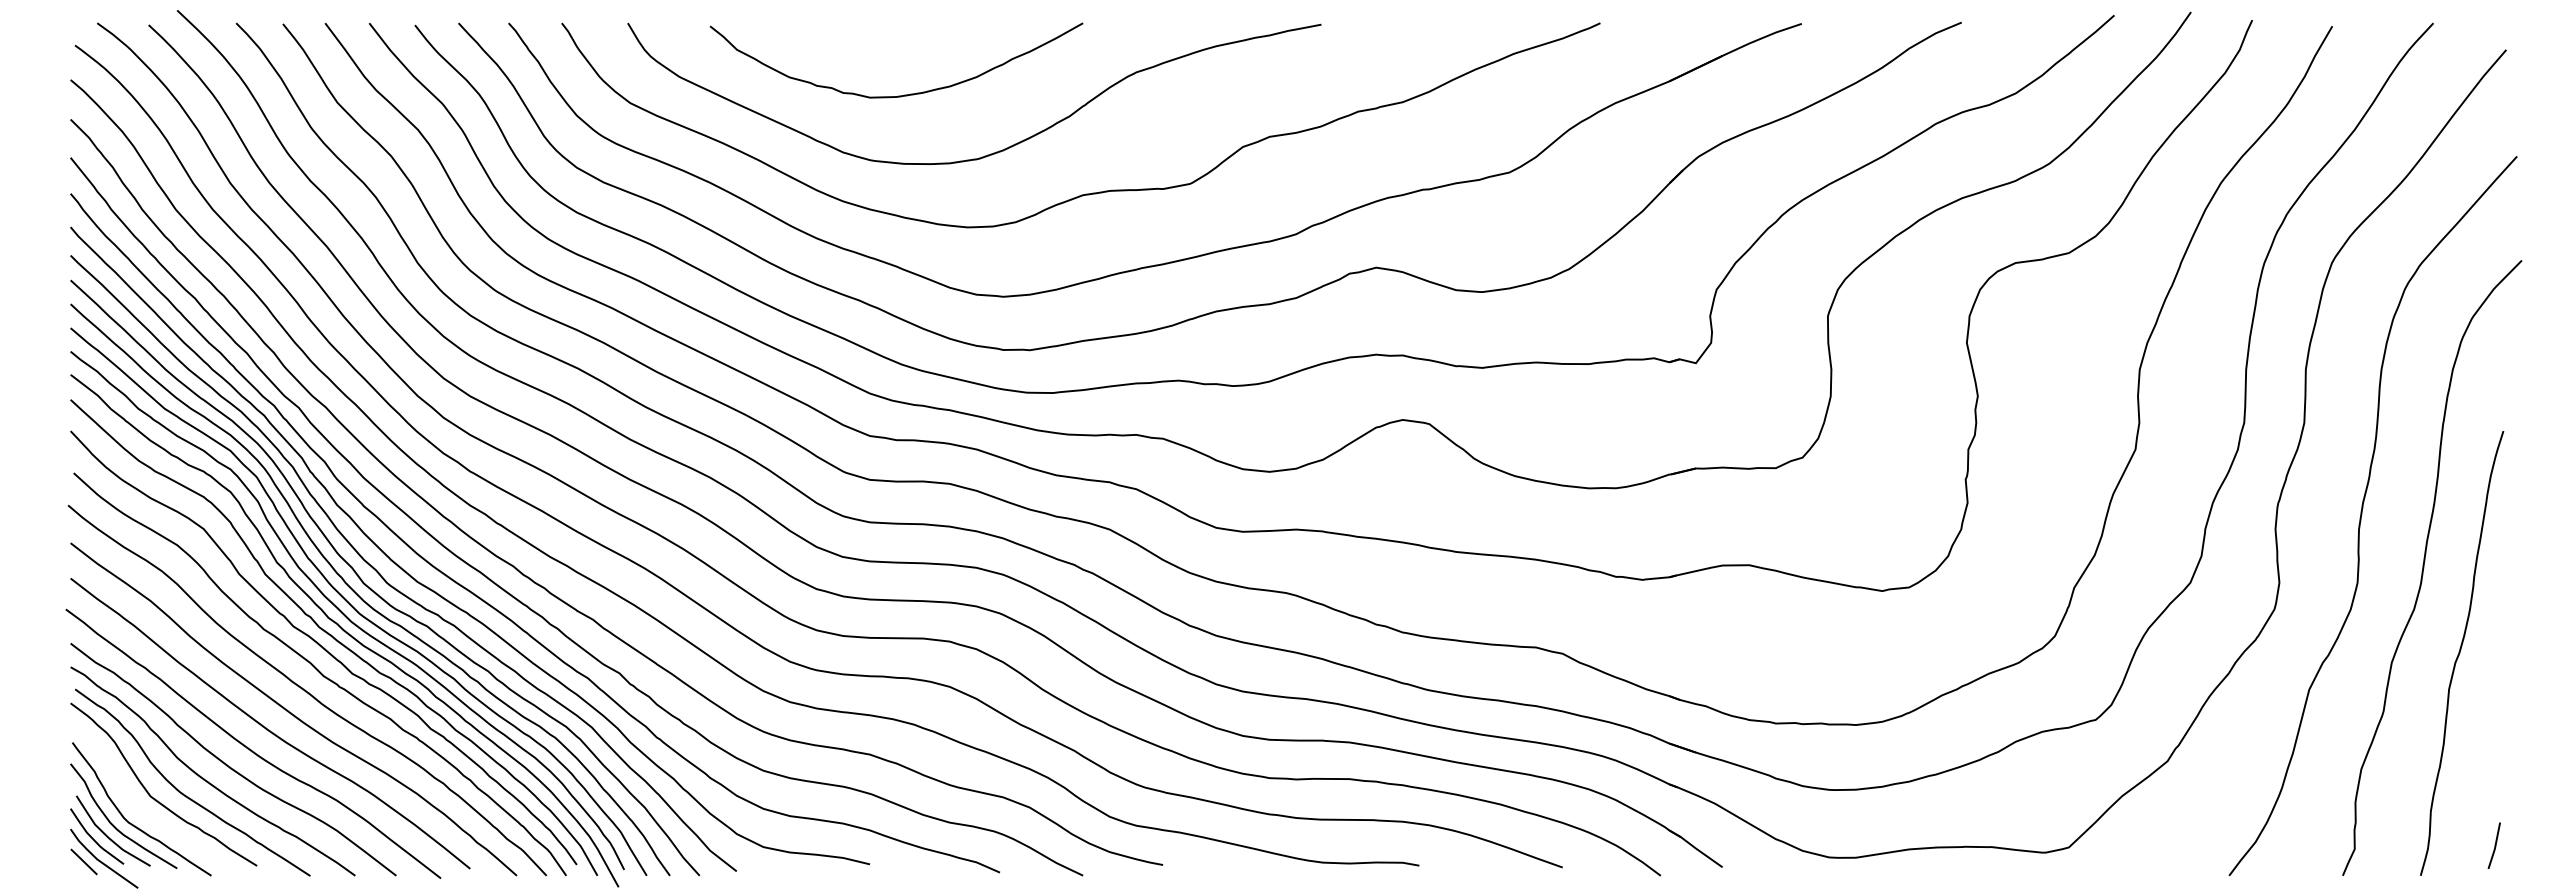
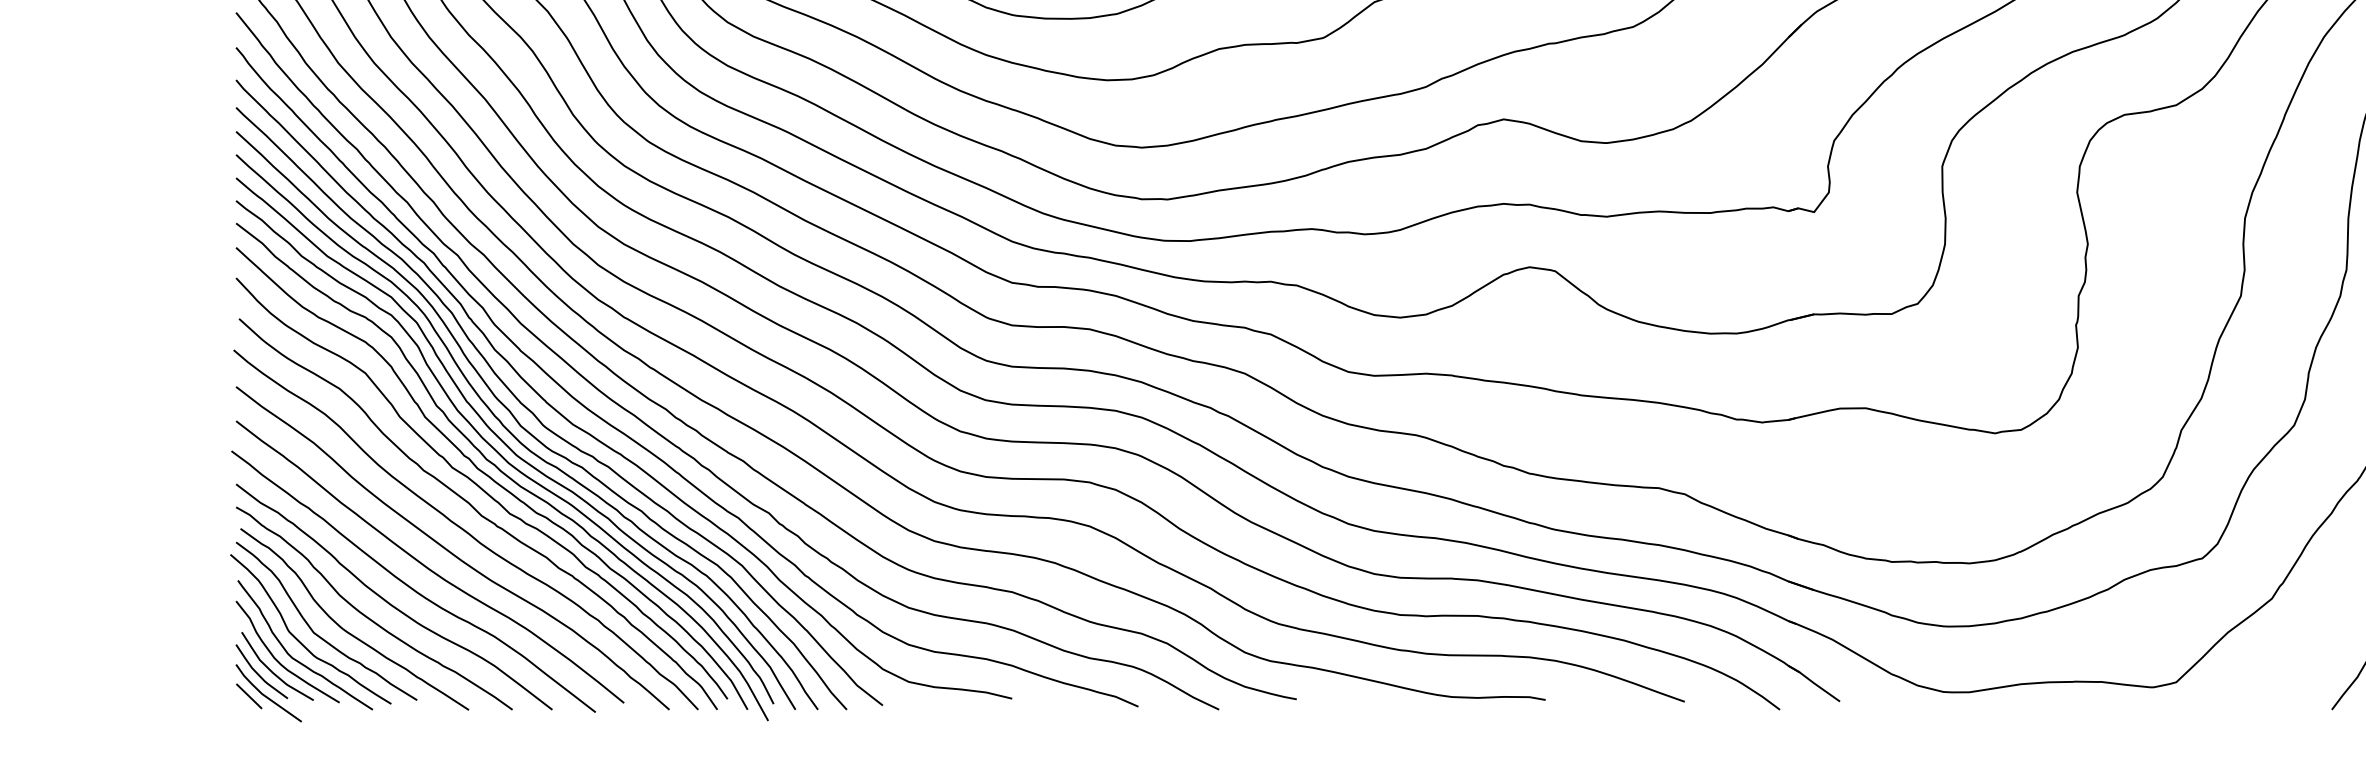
curve: (137, 805) -> (301, 641), added

